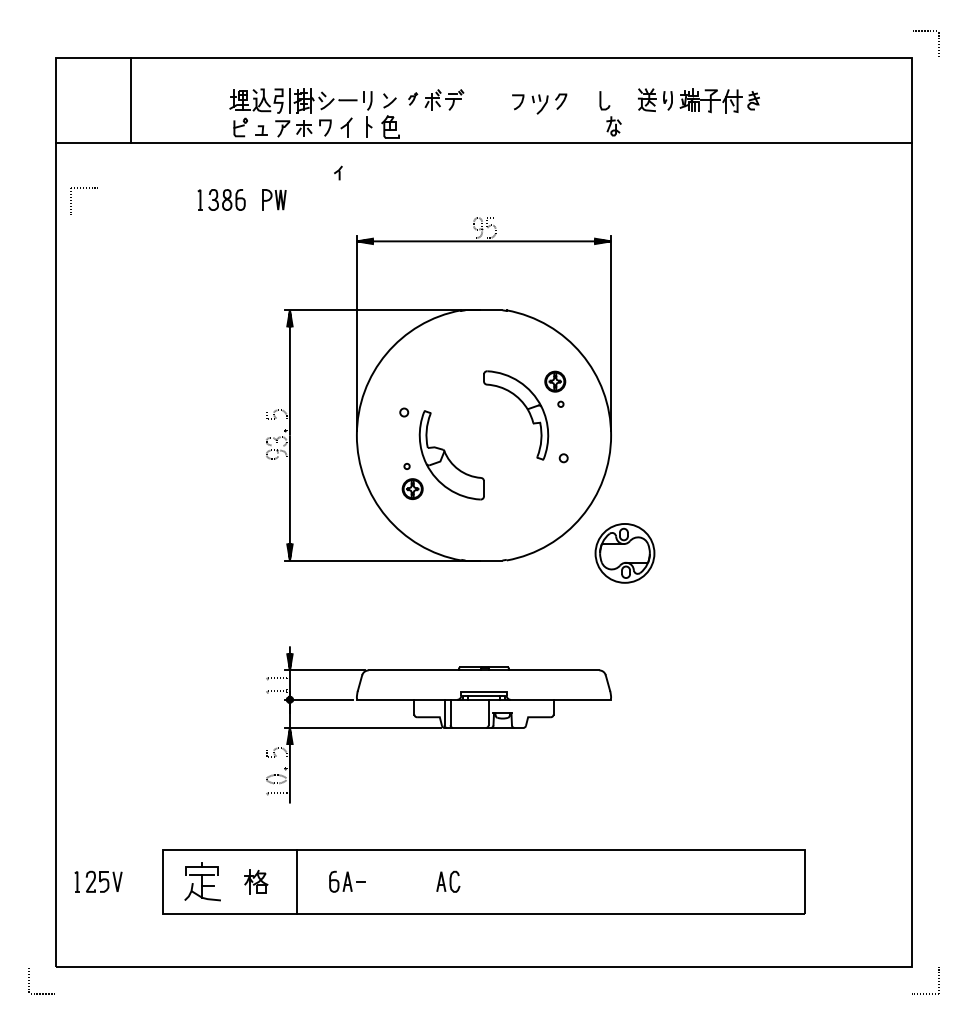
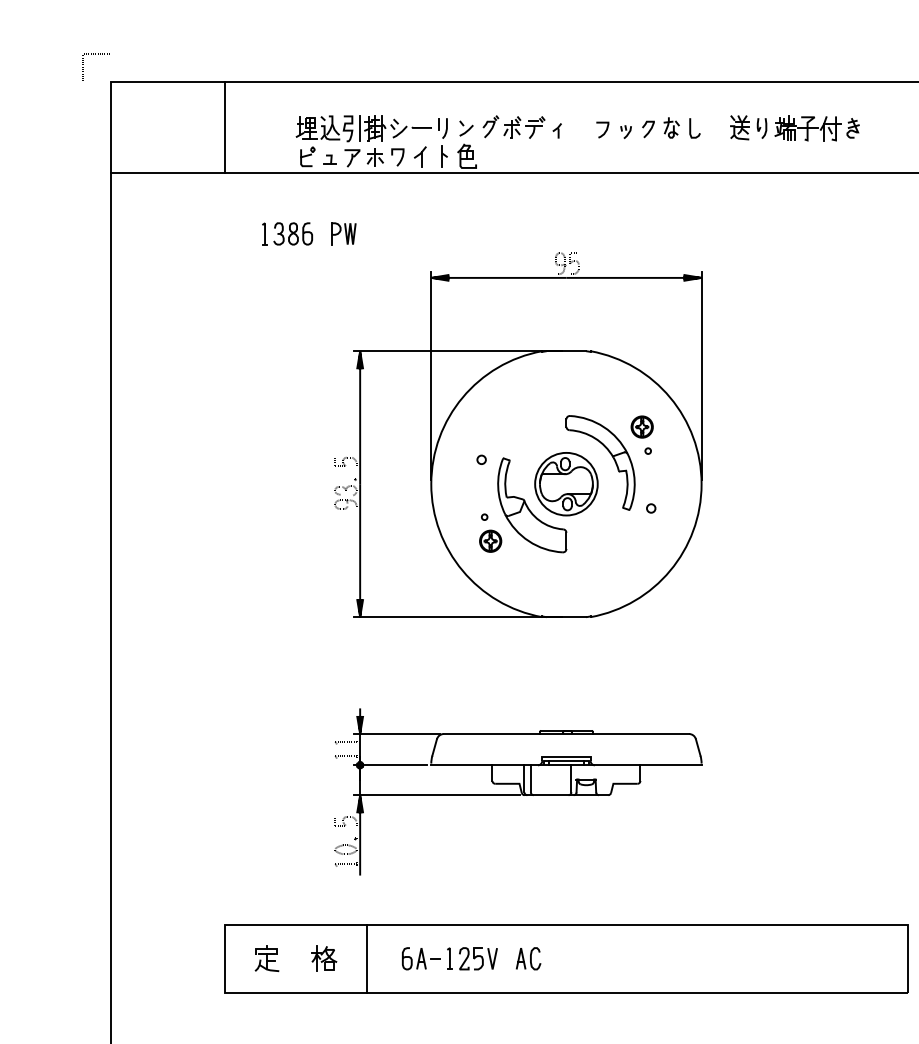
part: (412, 98) -> (490, 126), size x1.67
line: (130, 100) -> (224, 128), moved
part: (539, 103) -> (625, 131), size x0.62
part: (613, 126) -> (671, 128), moved
part: (338, 172) -> (557, 130), moved
line: (83, 188) -> (96, 54), moved
part: (624, 553) -> (565, 484), moved
part: (98, 881) -> (472, 958), moved
part: (201, 881) -> (266, 958), size x0.62

